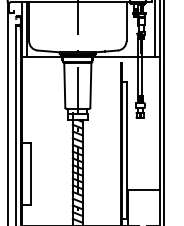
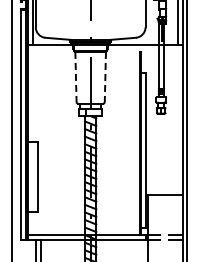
line: (64, 85) -> (75, 77), solid -> dashed
line: (90, 85) -> (105, 77), solid -> dashed

